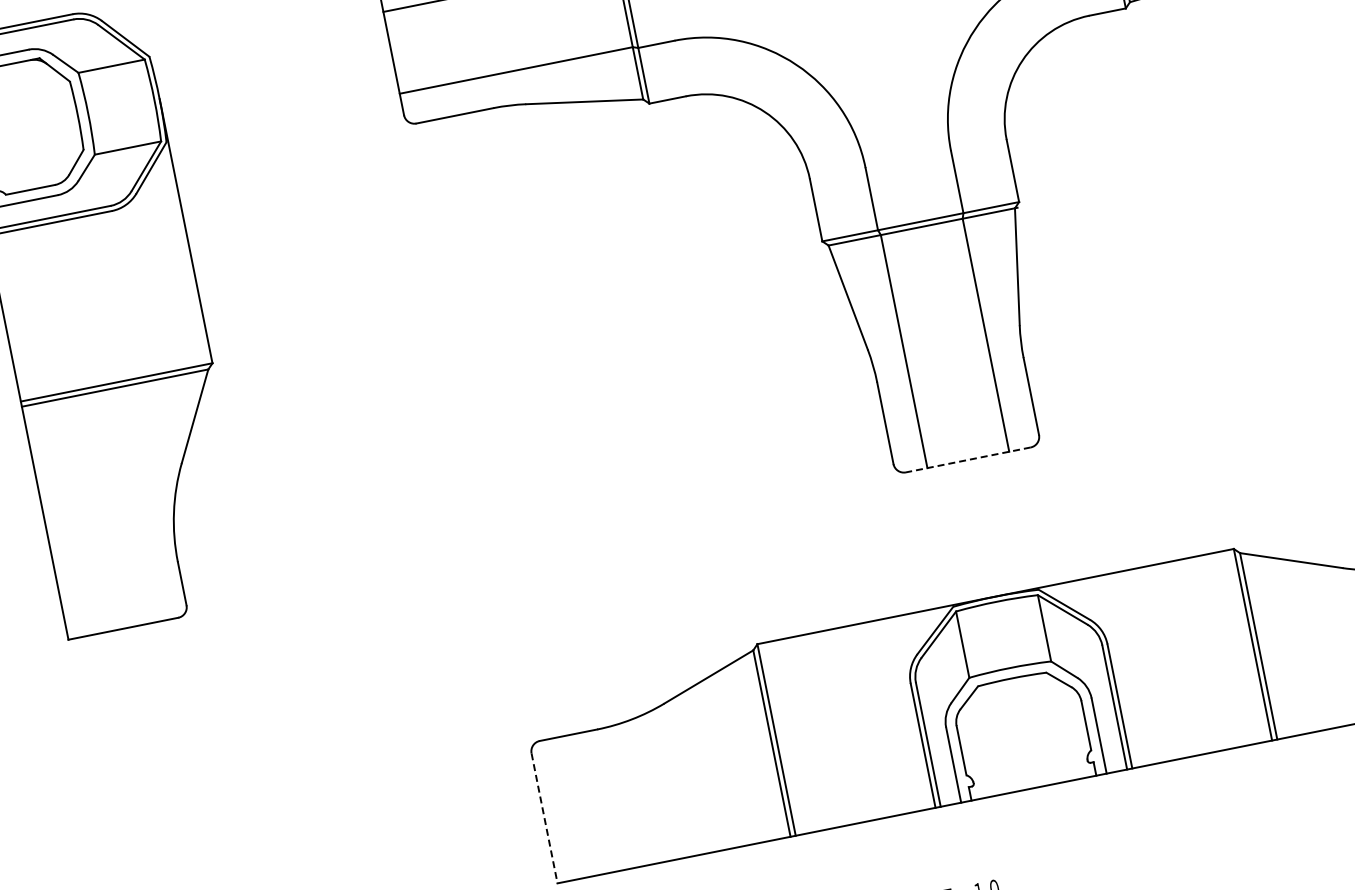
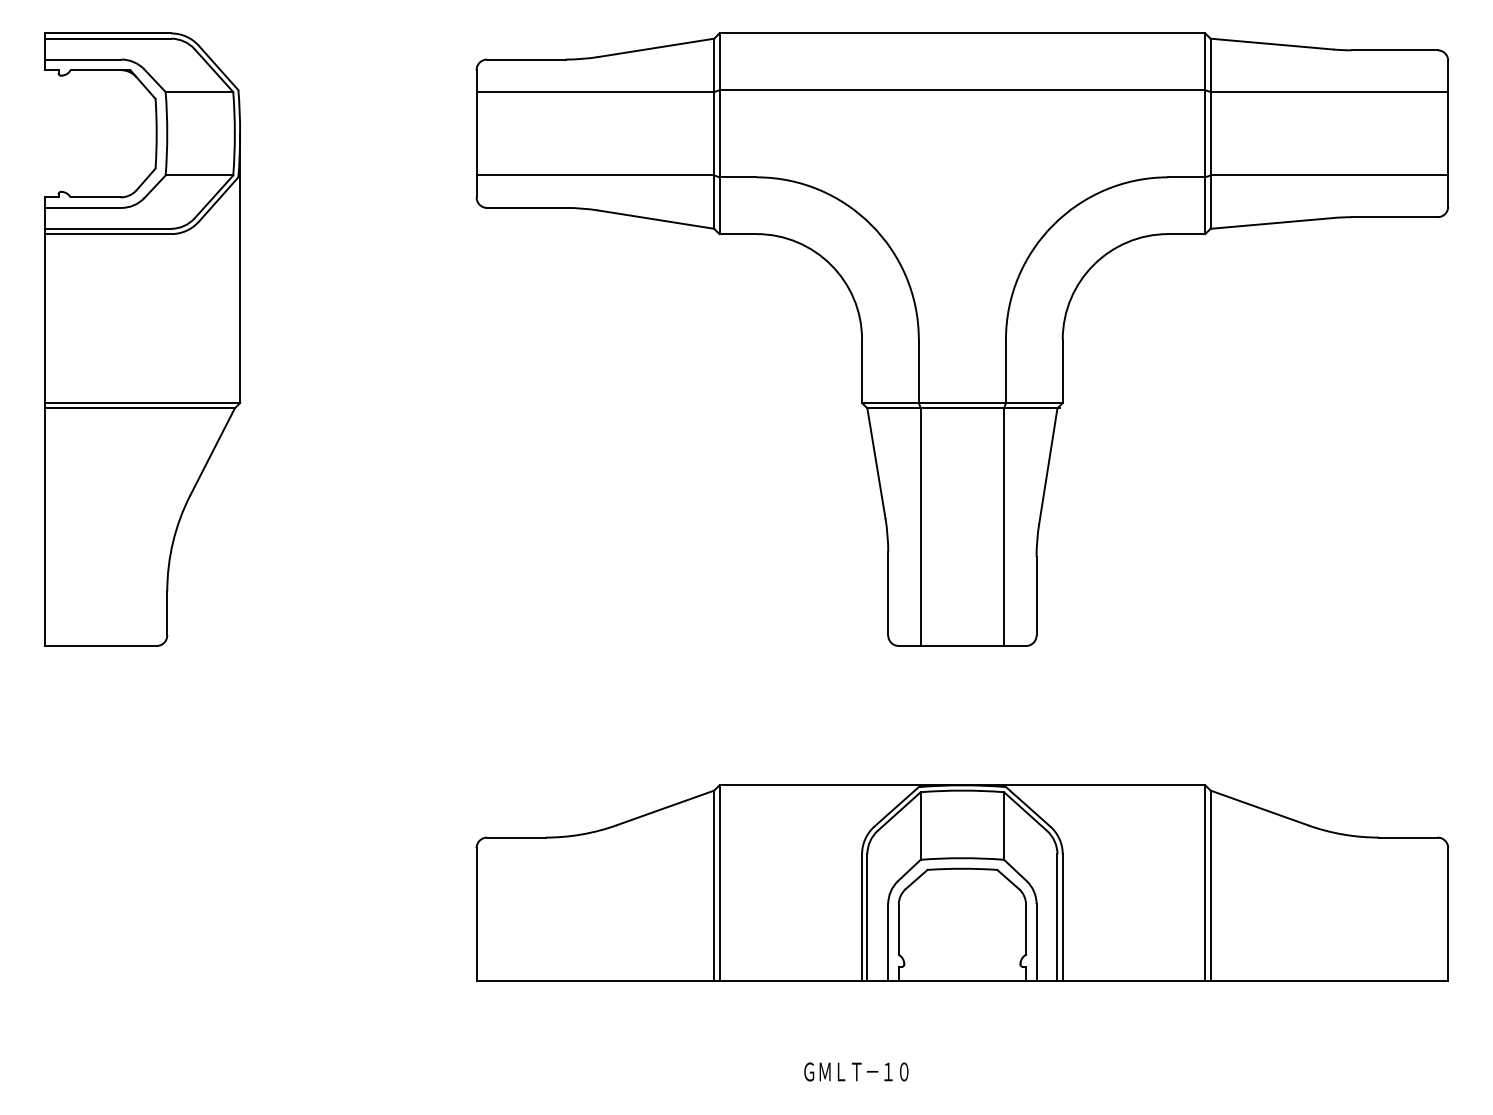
line: (968, 459) -> (962, 645), dashed -> solid
line: (544, 818) -> (476, 914), dashed -> solid

